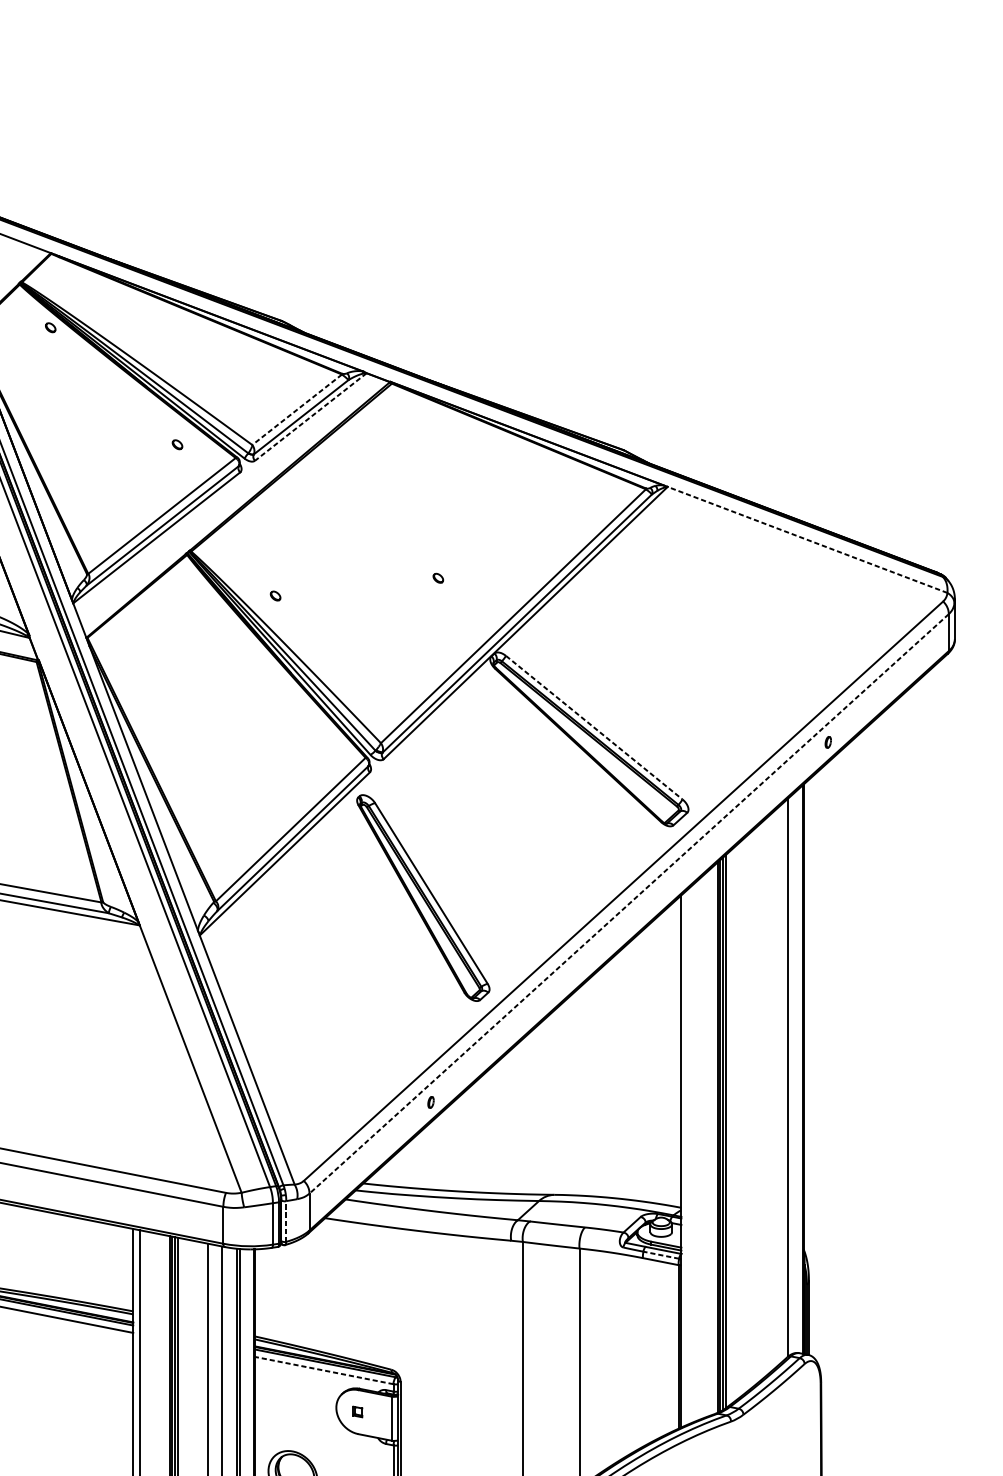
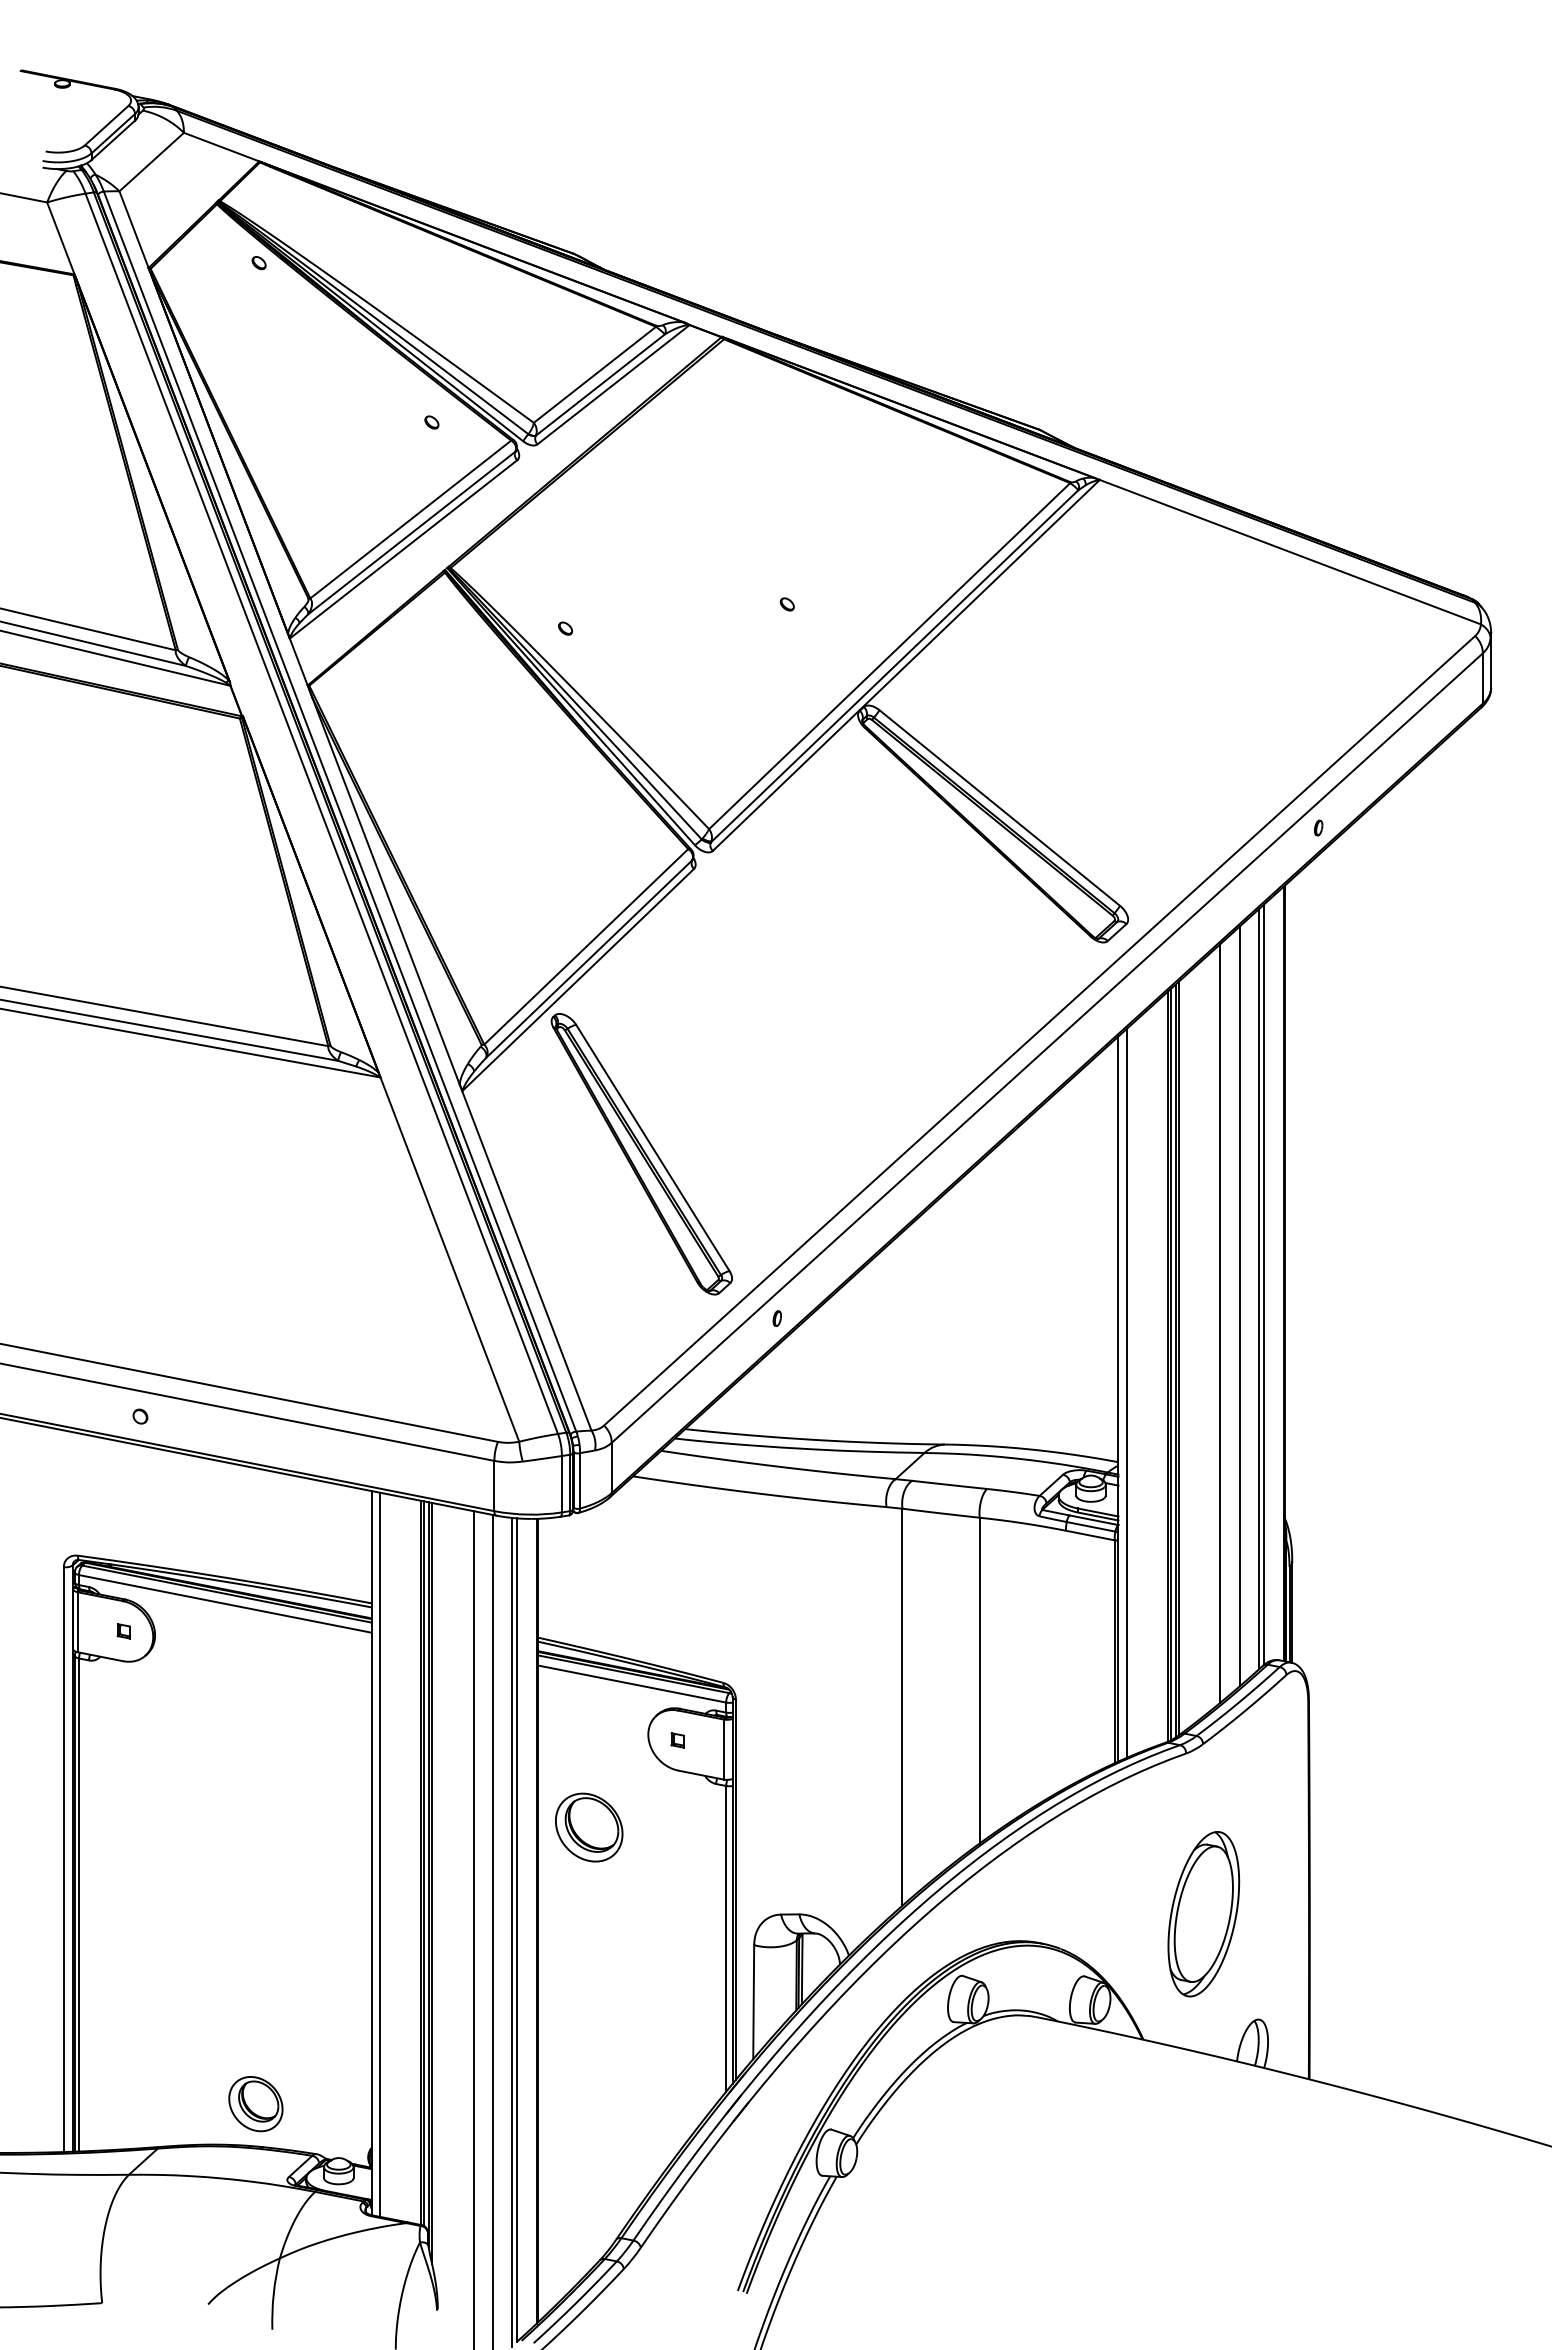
line: (296, 409) -> (594, 374), dashed -> solid
line: (310, 416) -> (613, 384), dashed -> solid
line: (807, 540) -> (1290, 552), dashed -> solid
line: (594, 728) -> (1000, 808), dashed -> solid
part: (423, 898) -> (641, 1154), moved
line: (629, 904) -> (1047, 1048), dashed -> solid
line: (784, 1080) -> (1259, 1288), added
line: (770, 1093) -> (1239, 1306), added
line: (756, 1105) -> (1220, 1323), added
line: (687, 1156) -> (1126, 1392), added
line: (286, 1221) -> (580, 1480), dashed -> solid
line: (661, 1254) -> (1091, 1526), dashed -> solid
line: (324, 1370) -> (632, 1684), dashed -> solid

